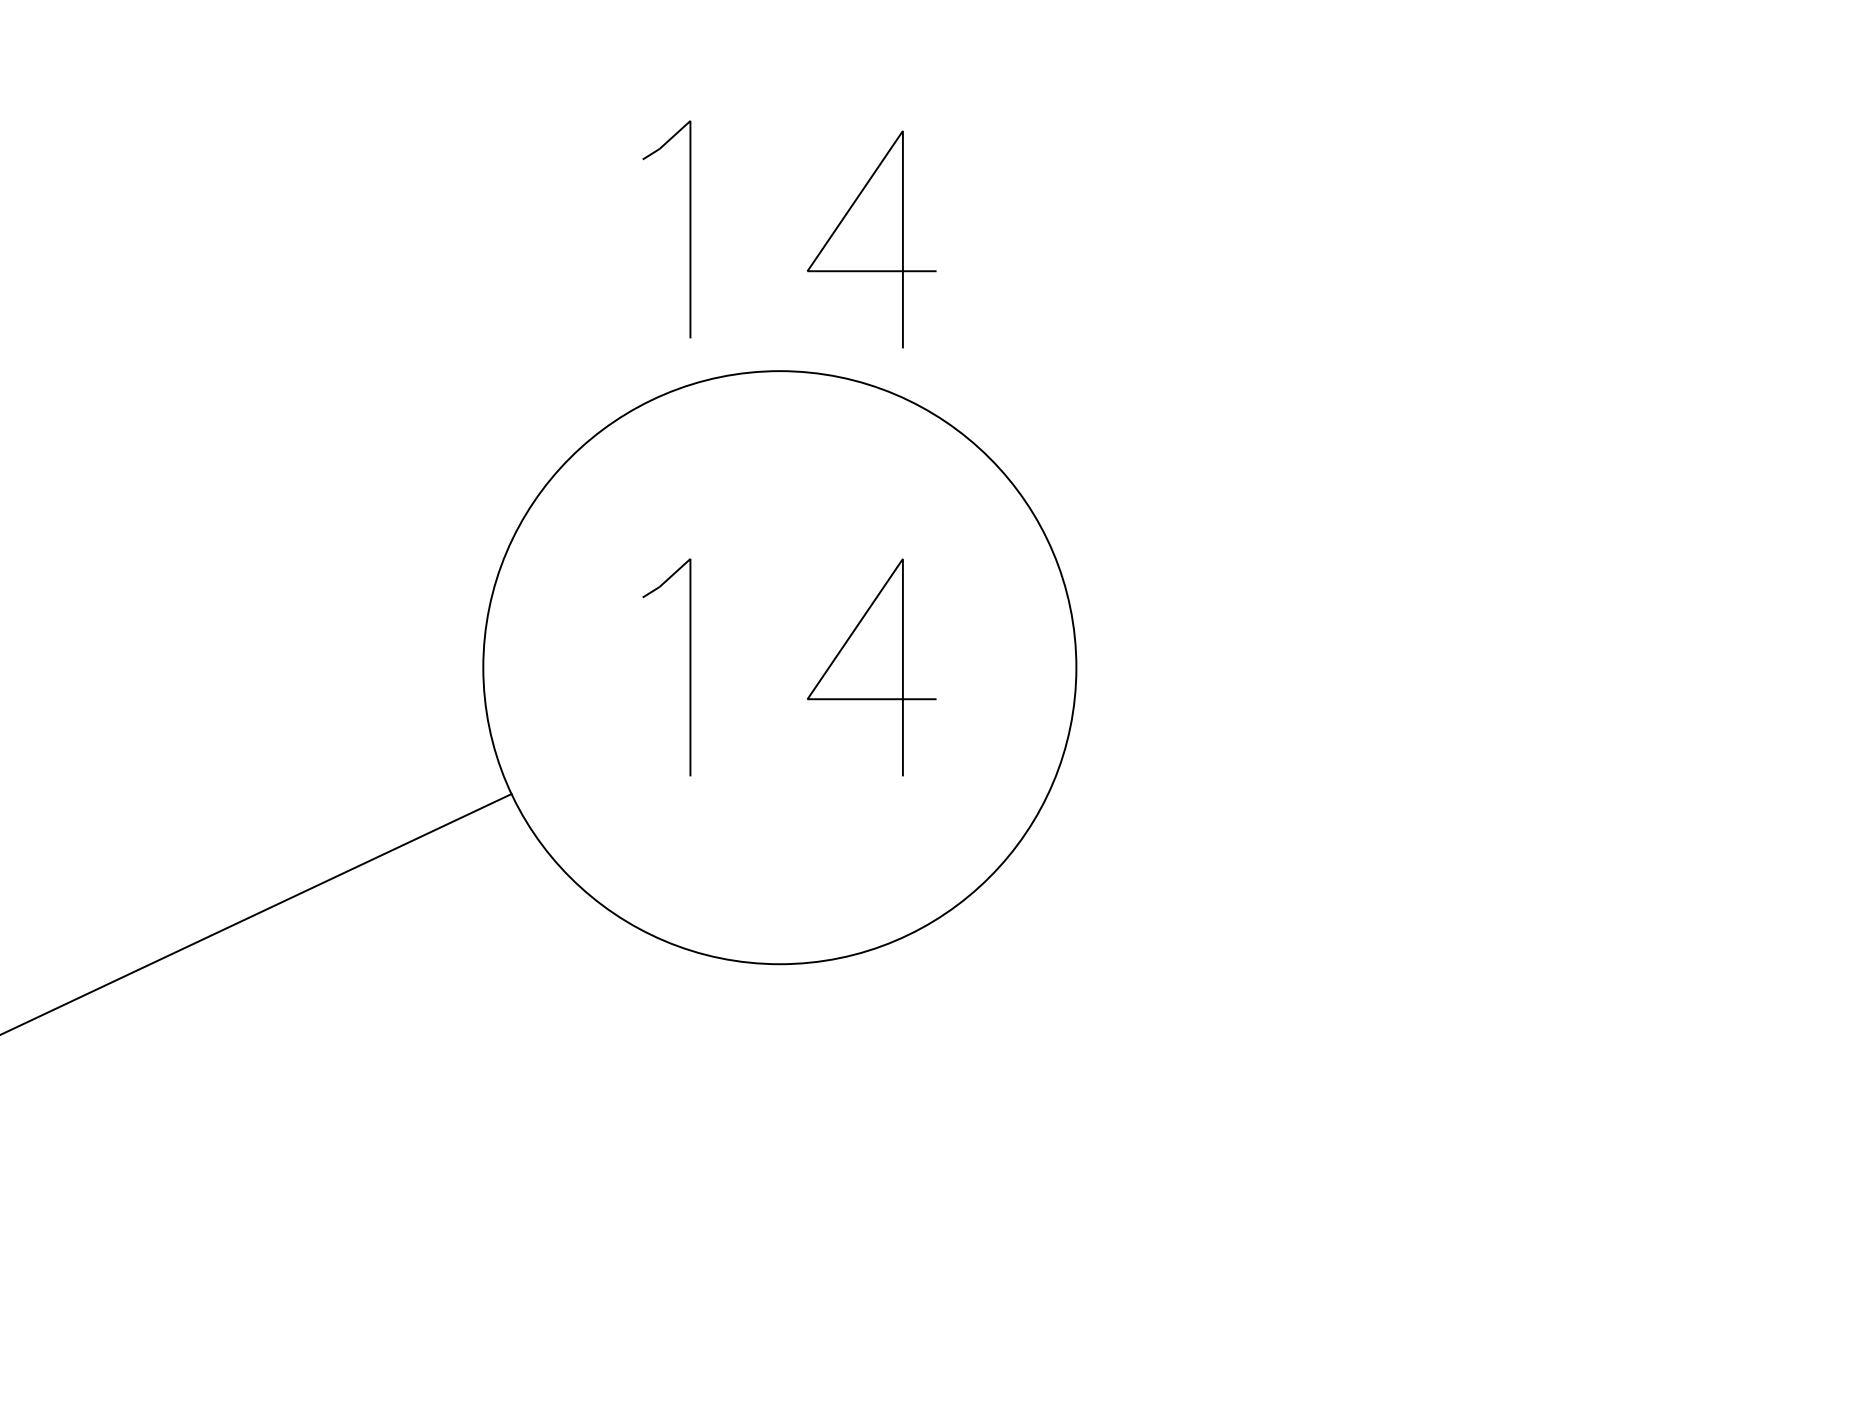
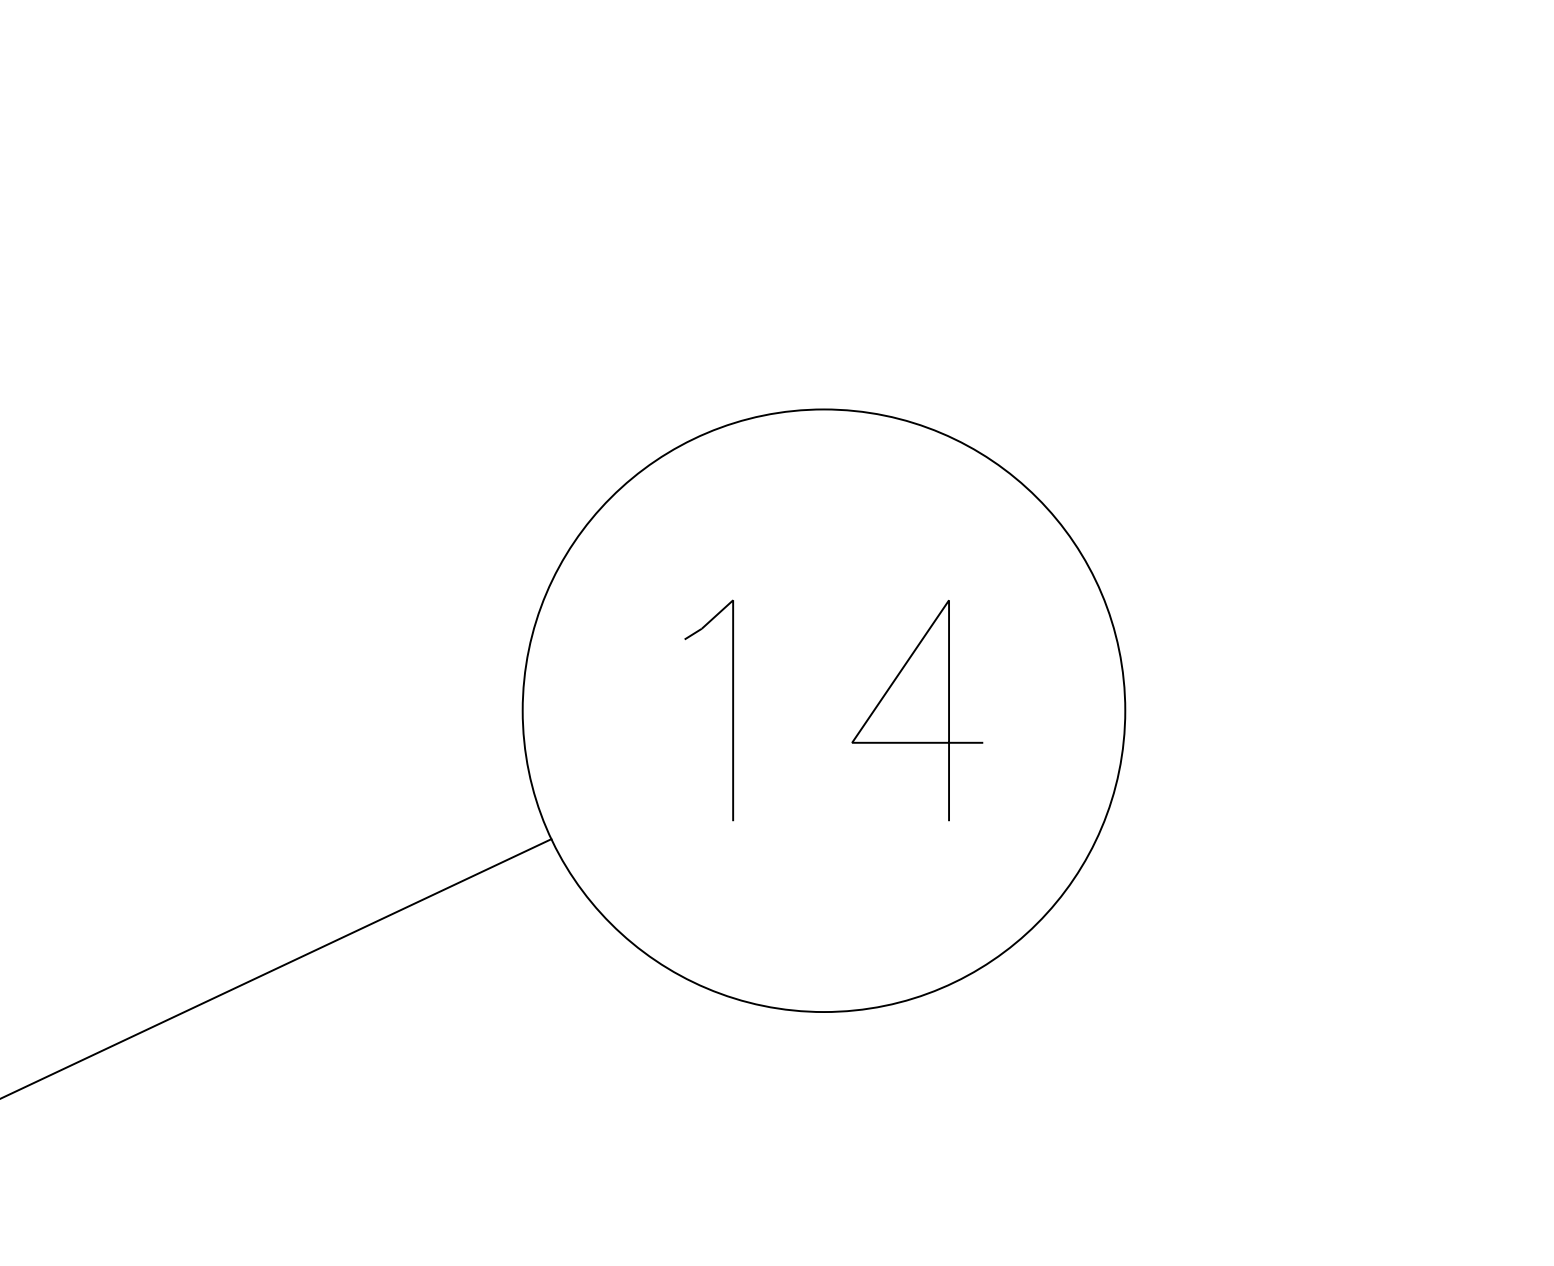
part: (689, 229) -> (732, 265), removed
line: (902, 239) -> (948, 275), removed

